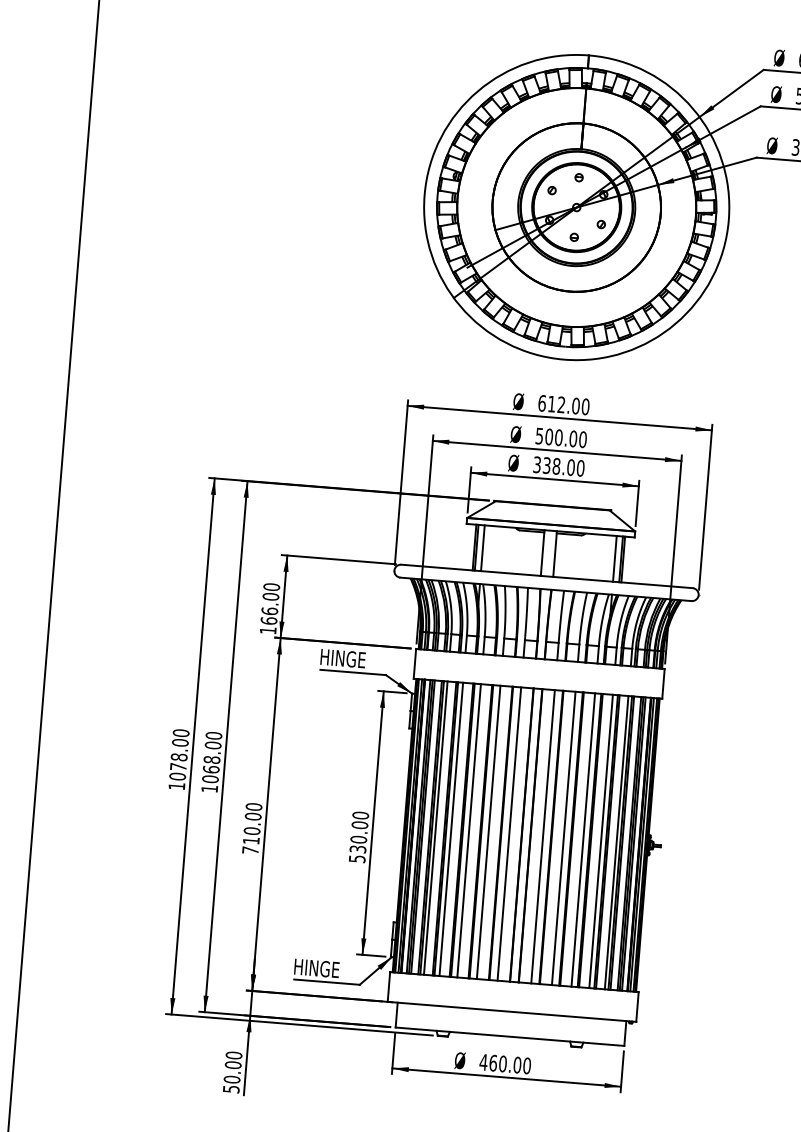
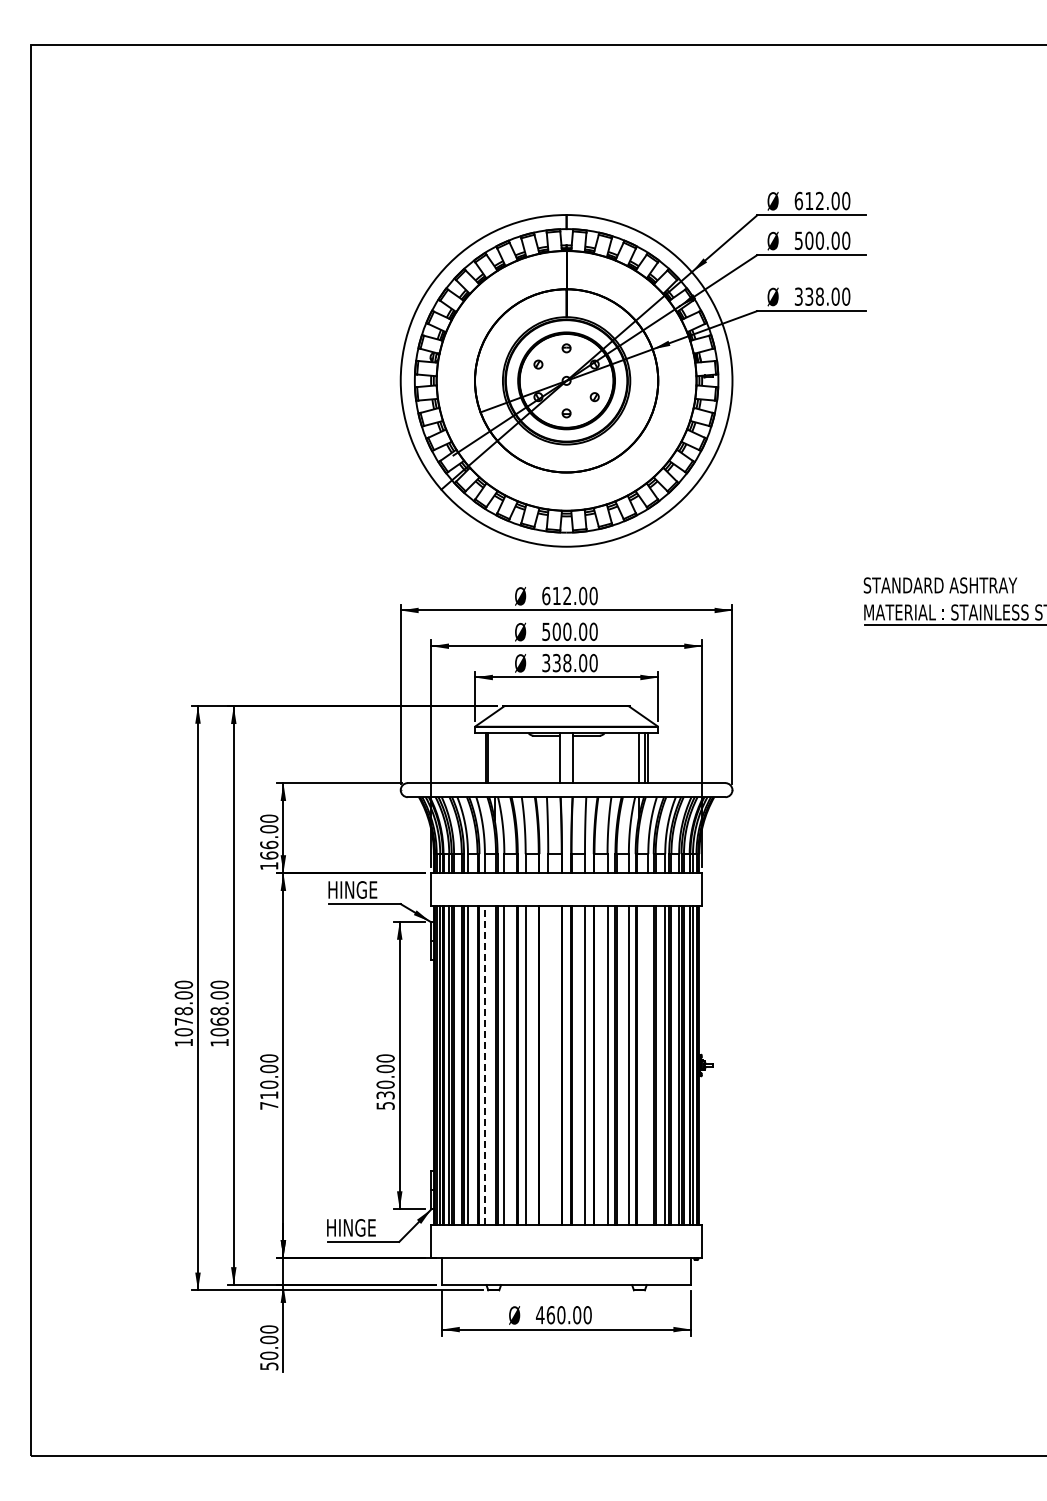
line: (482, 548) -> (494, 758), removed
line: (450, 829) -> (484, 1065), solid -> dashed
line: (509, 834) -> (548, 1065), removed
line: (601, 841) -> (648, 1065), removed

